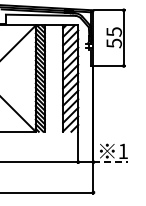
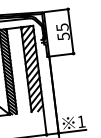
line: (111, 162) -> (73, 131), dashed -> solid

